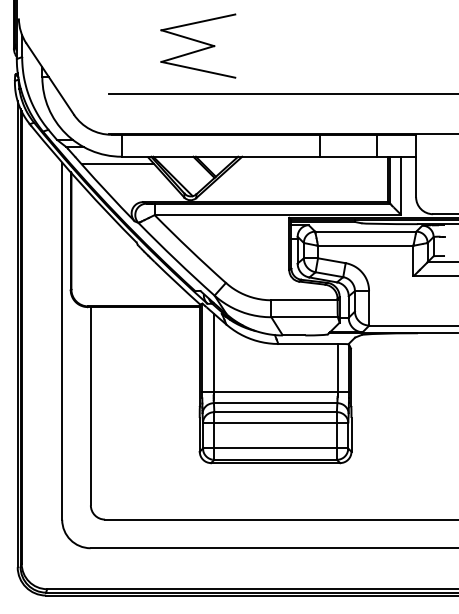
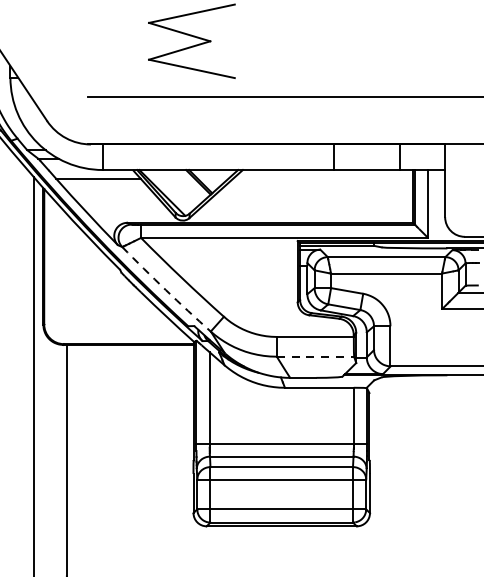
arc: (175, 259) -> (165, 289), solid -> dashed
line: (305, 317) -> (316, 356), solid -> dashed

